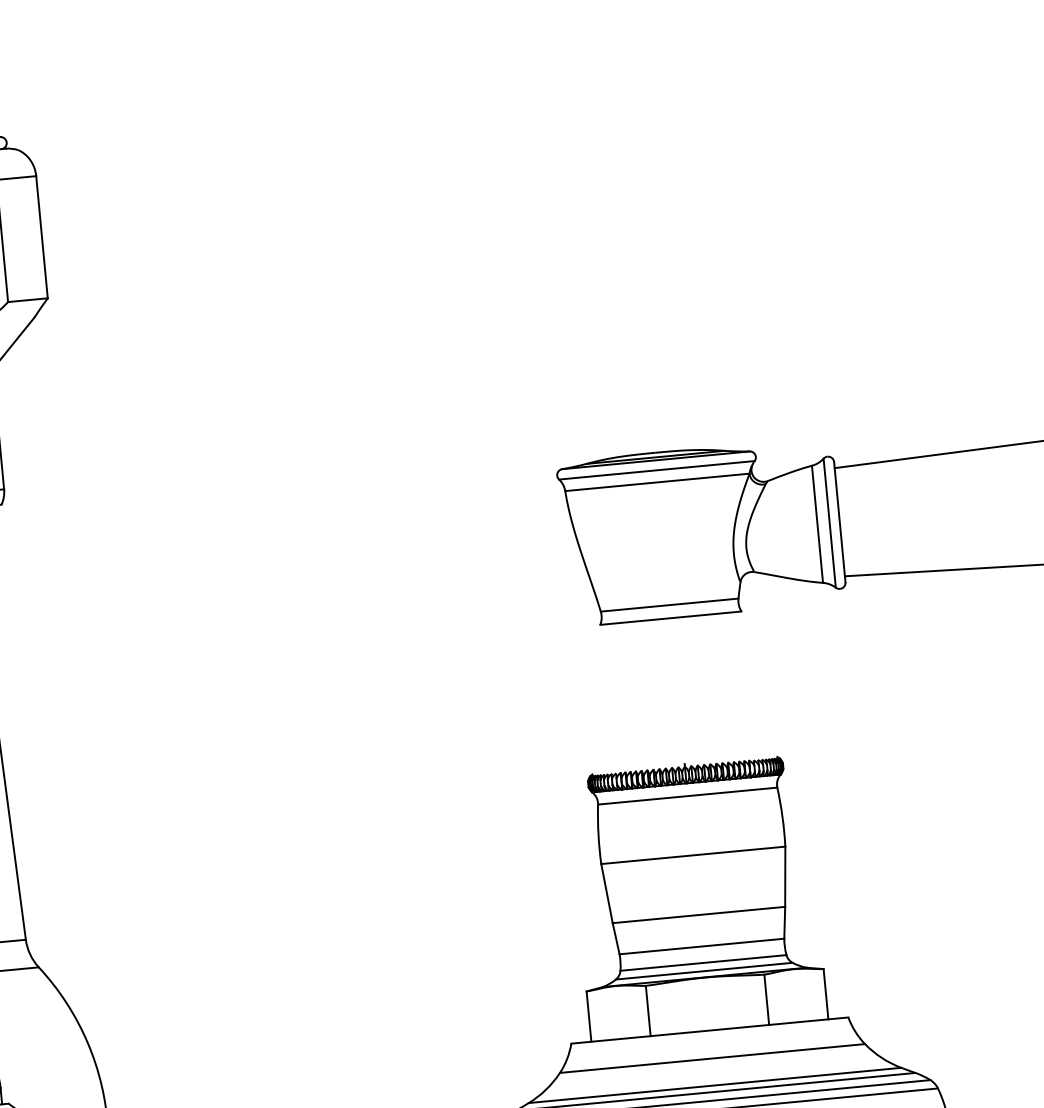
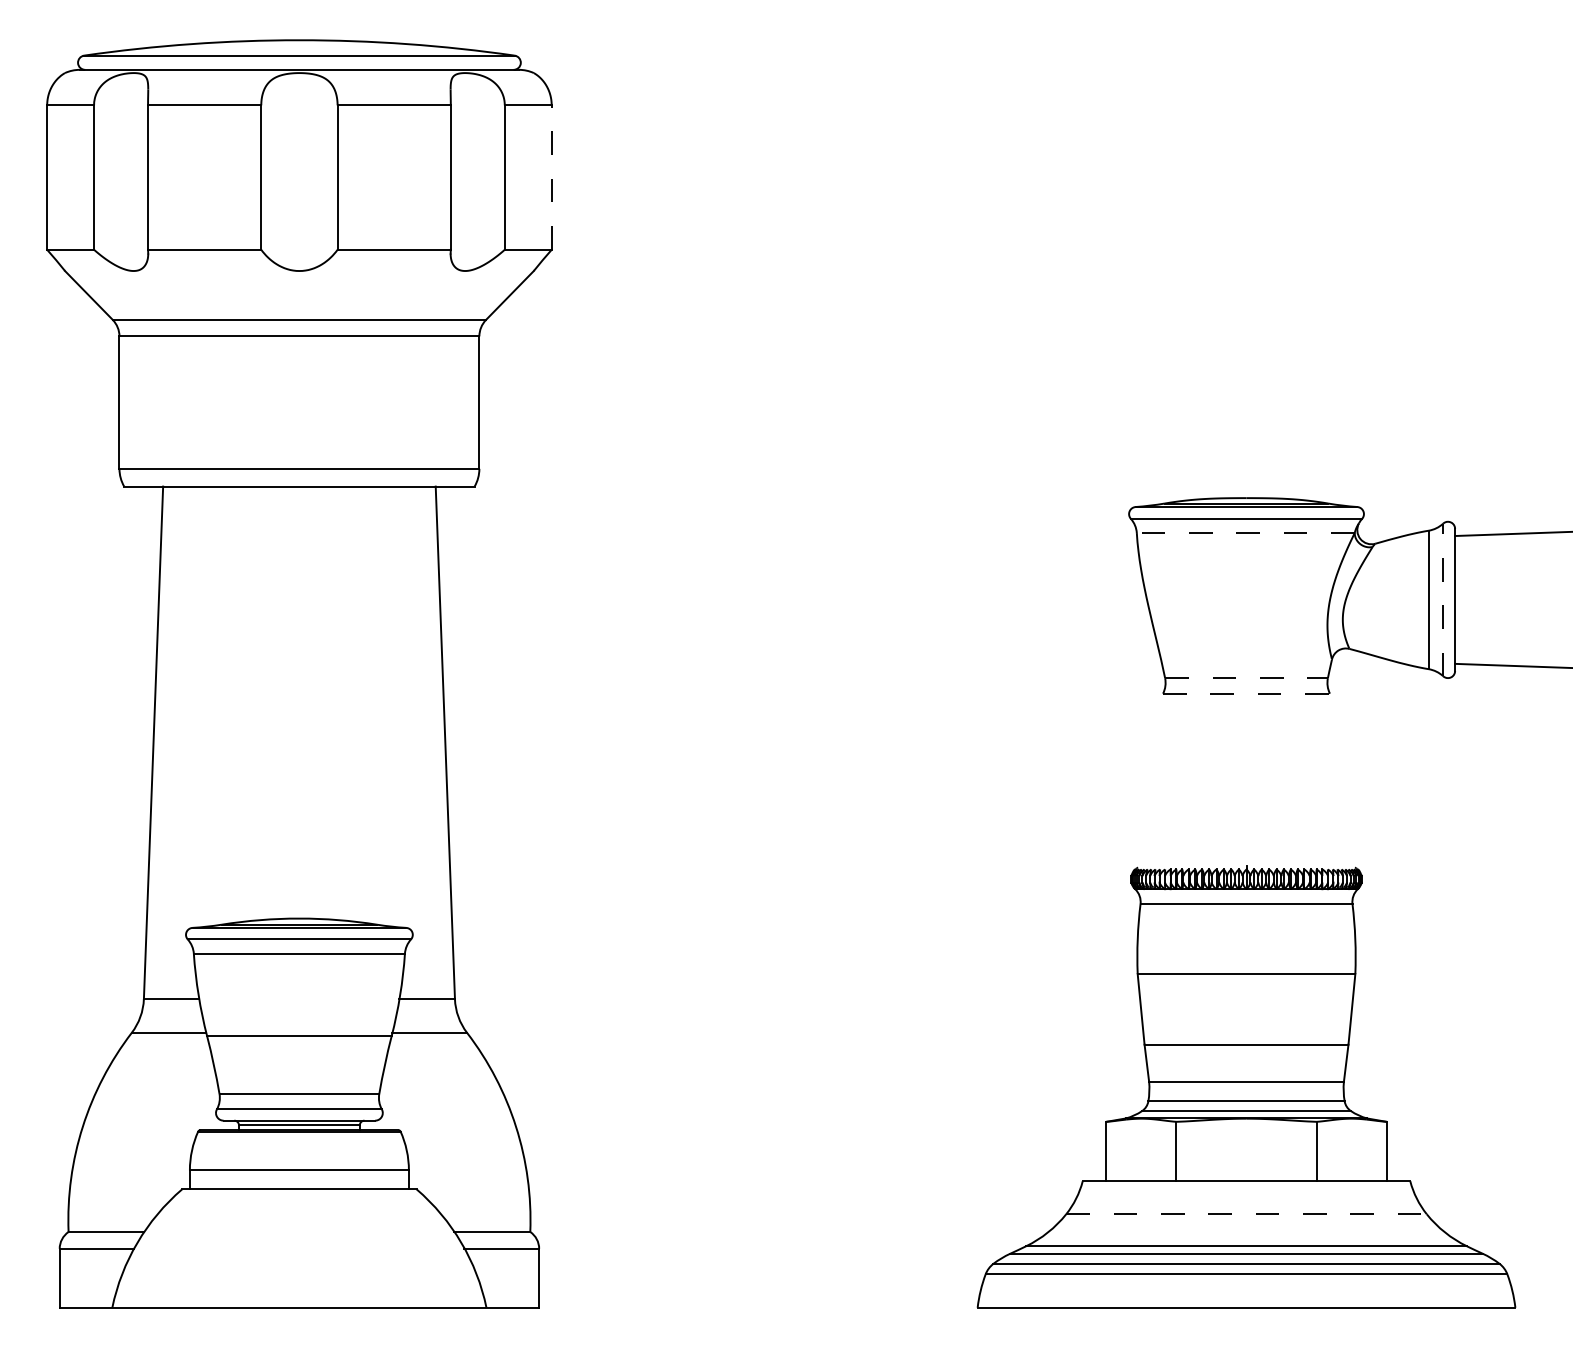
line: (41, 237) -> (551, 177), solid -> dashed
line: (657, 482) -> (1245, 533), solid -> dashed
line: (829, 522) -> (1443, 599), solid -> dashed
line: (670, 605) -> (1247, 678), solid -> dashed
line: (671, 617) -> (1247, 693), solid -> dashed
line: (713, 1058) -> (1247, 1214), solid -> dashed

